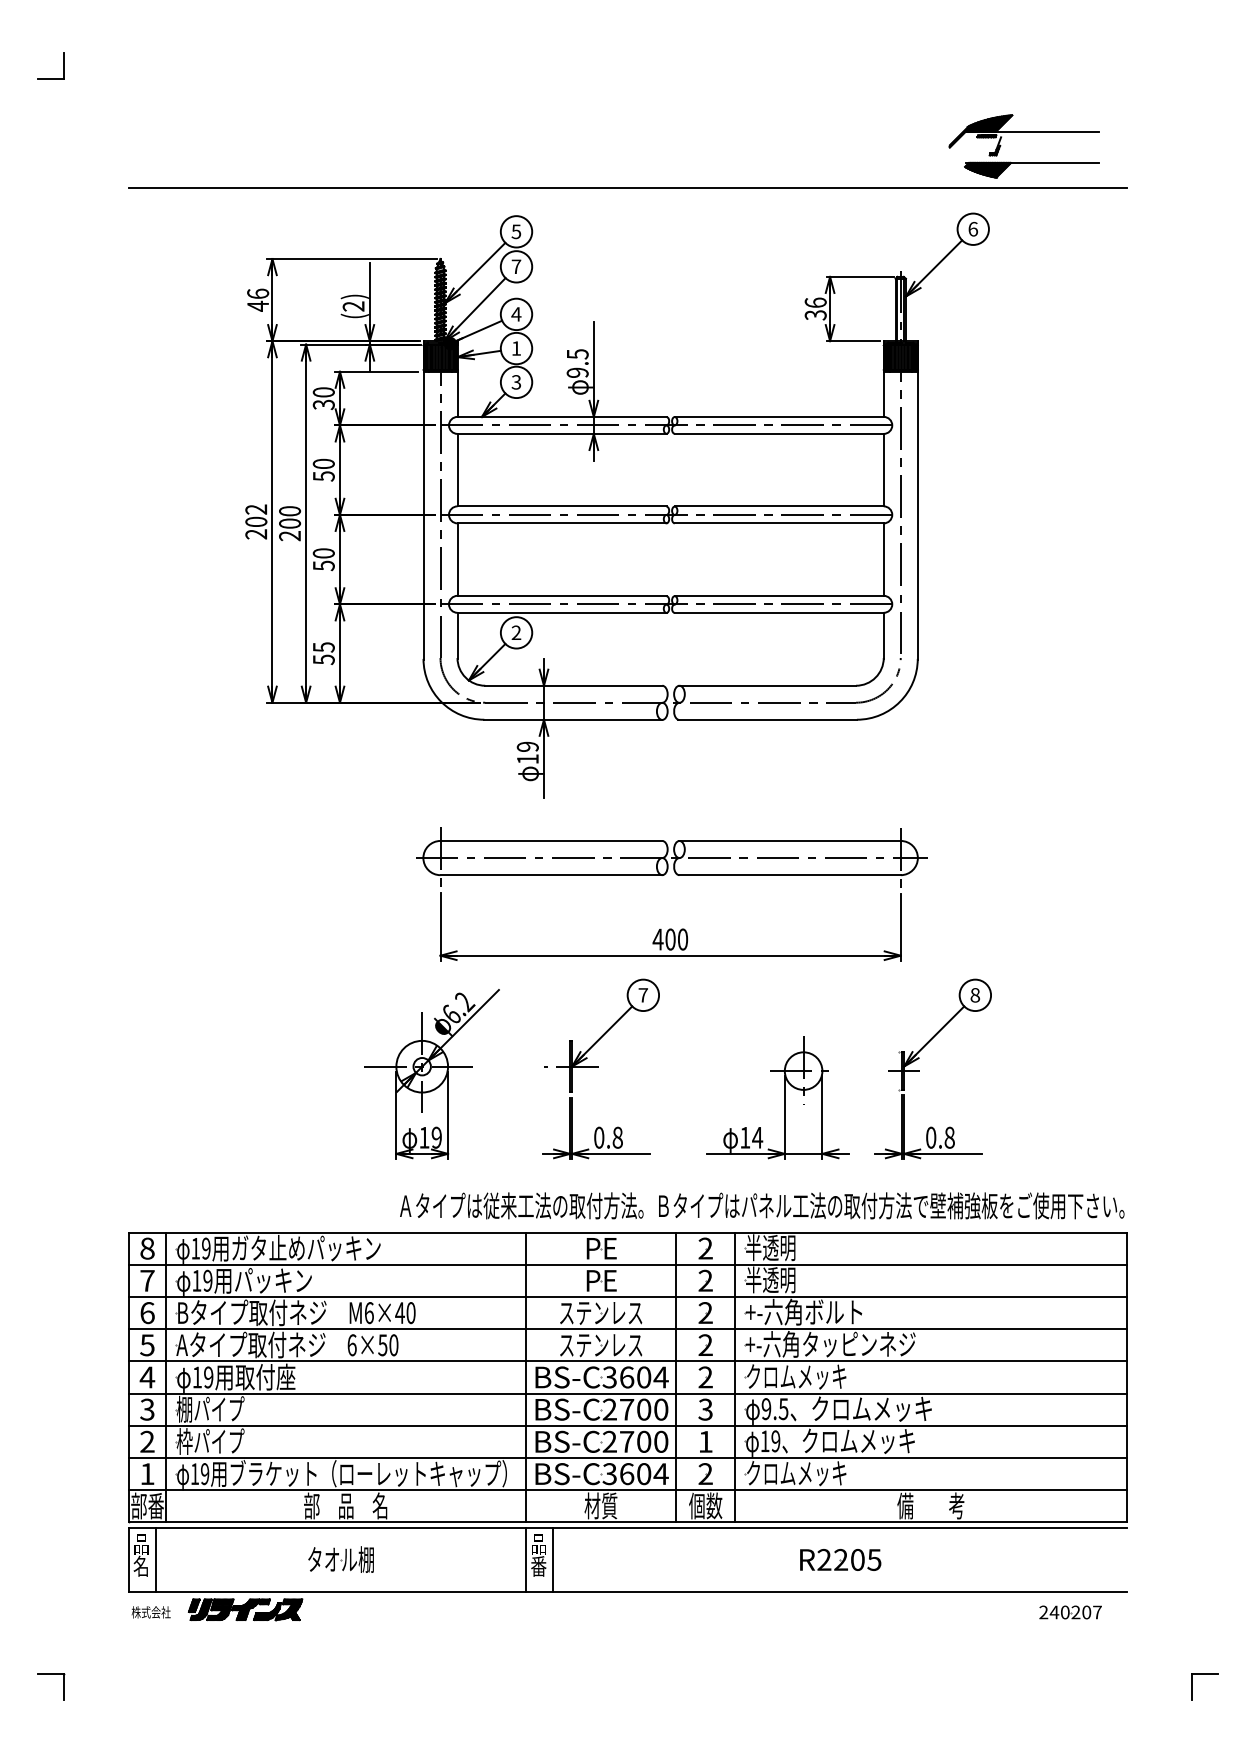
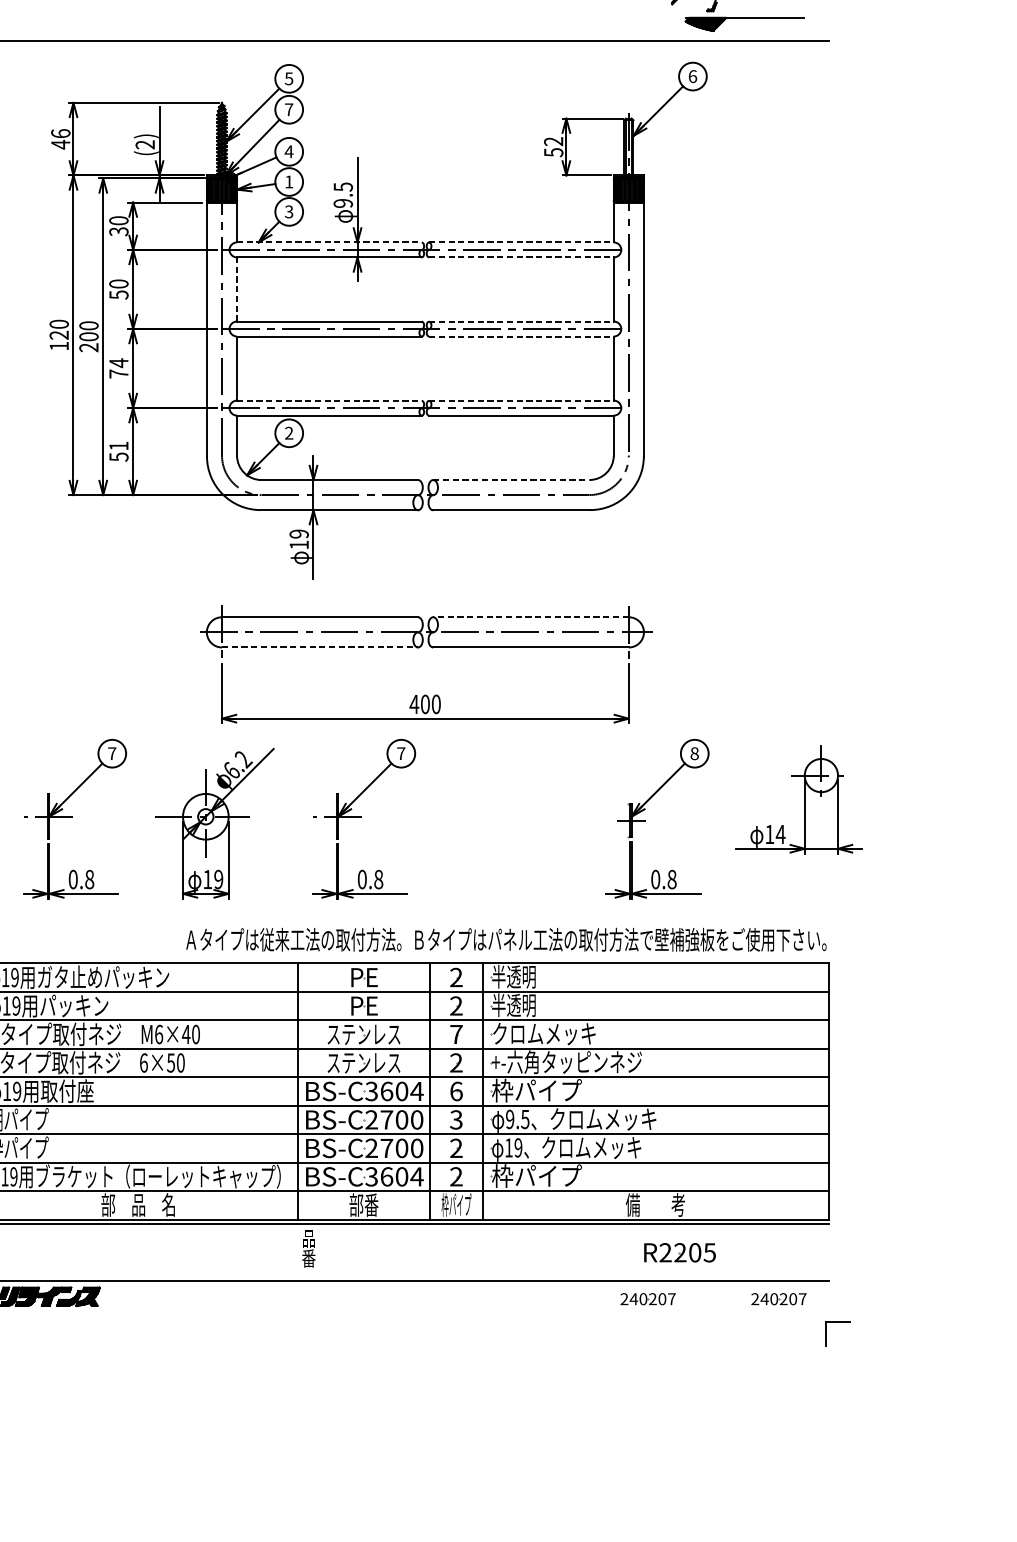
text: (815, 308) -> (553, 146), 36 -> 52
line: (562, 416) -> (329, 242), solid -> dashed
line: (779, 416) -> (521, 242), solid -> dashed
line: (779, 433) -> (521, 257), solid -> dashed
line: (457, 469) -> (237, 288), solid -> dashed
line: (779, 506) -> (521, 321), solid -> dashed
text: (256, 521) -> (59, 334), 202 -> 120
line: (779, 523) -> (521, 336), solid -> dashed
text: (323, 559) -> (118, 368), 50 -> 74
line: (562, 595) -> (329, 400), solid -> dashed
line: (779, 595) -> (521, 400), solid -> dashed
text: (323, 647) -> (118, 446), 55 -> 51
line: (768, 685) -> (511, 479), solid -> dashed
line: (790, 840) -> (531, 616), solid -> dashed
line: (551, 875) -> (320, 647), solid -> dashed
part: (273, 1068) -> (74, 818), added
part: (784, 1097) -> (804, 798), moved
text: (804, 1311) -> (543, 1033), +-六角ボルト -> クロムメッキ
text: (705, 1312) -> (456, 1034), 2 -> 7
text: (796, 1376) -> (536, 1090), クロムメッキ -> 枠パイプ
text: (705, 1377) -> (456, 1091), 2 -> 6
text: (705, 1441) -> (456, 1148), 1 -> 2
text: (796, 1472) -> (536, 1175), クロムメッキ -> 枠パイプ
text: (600, 1505) -> (363, 1204), 材質 -> 部番
text: (705, 1505) -> (456, 1204), 個数 -> 枠パイプ
part: (340, 1559) -> (133, 1252), removed
line: (526, 1559) -> (298, 1252), removed
line: (552, 1559) -> (321, 1252), removed
part: (840, 1559) -> (679, 1252), moved
part: (922, 1612) -> (648, 1299), added
part: (1204, 1674) -> (837, 1323), moved

